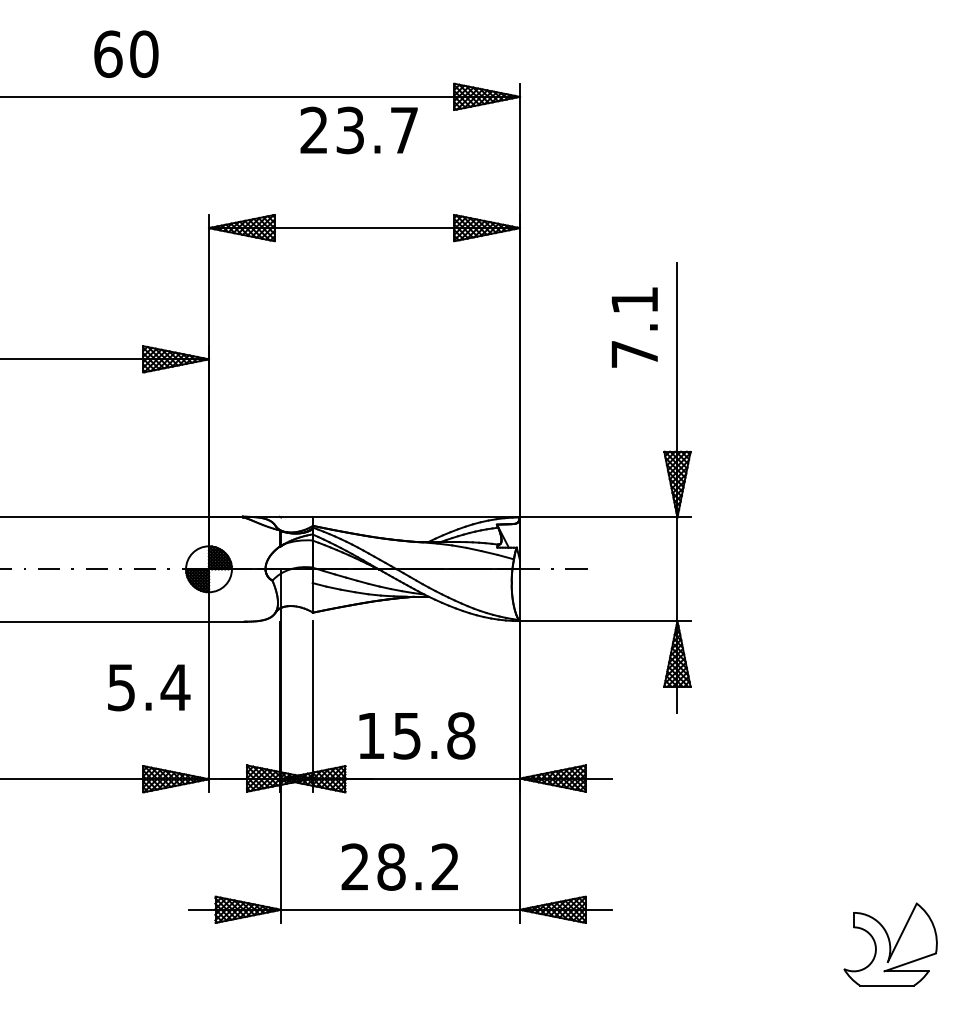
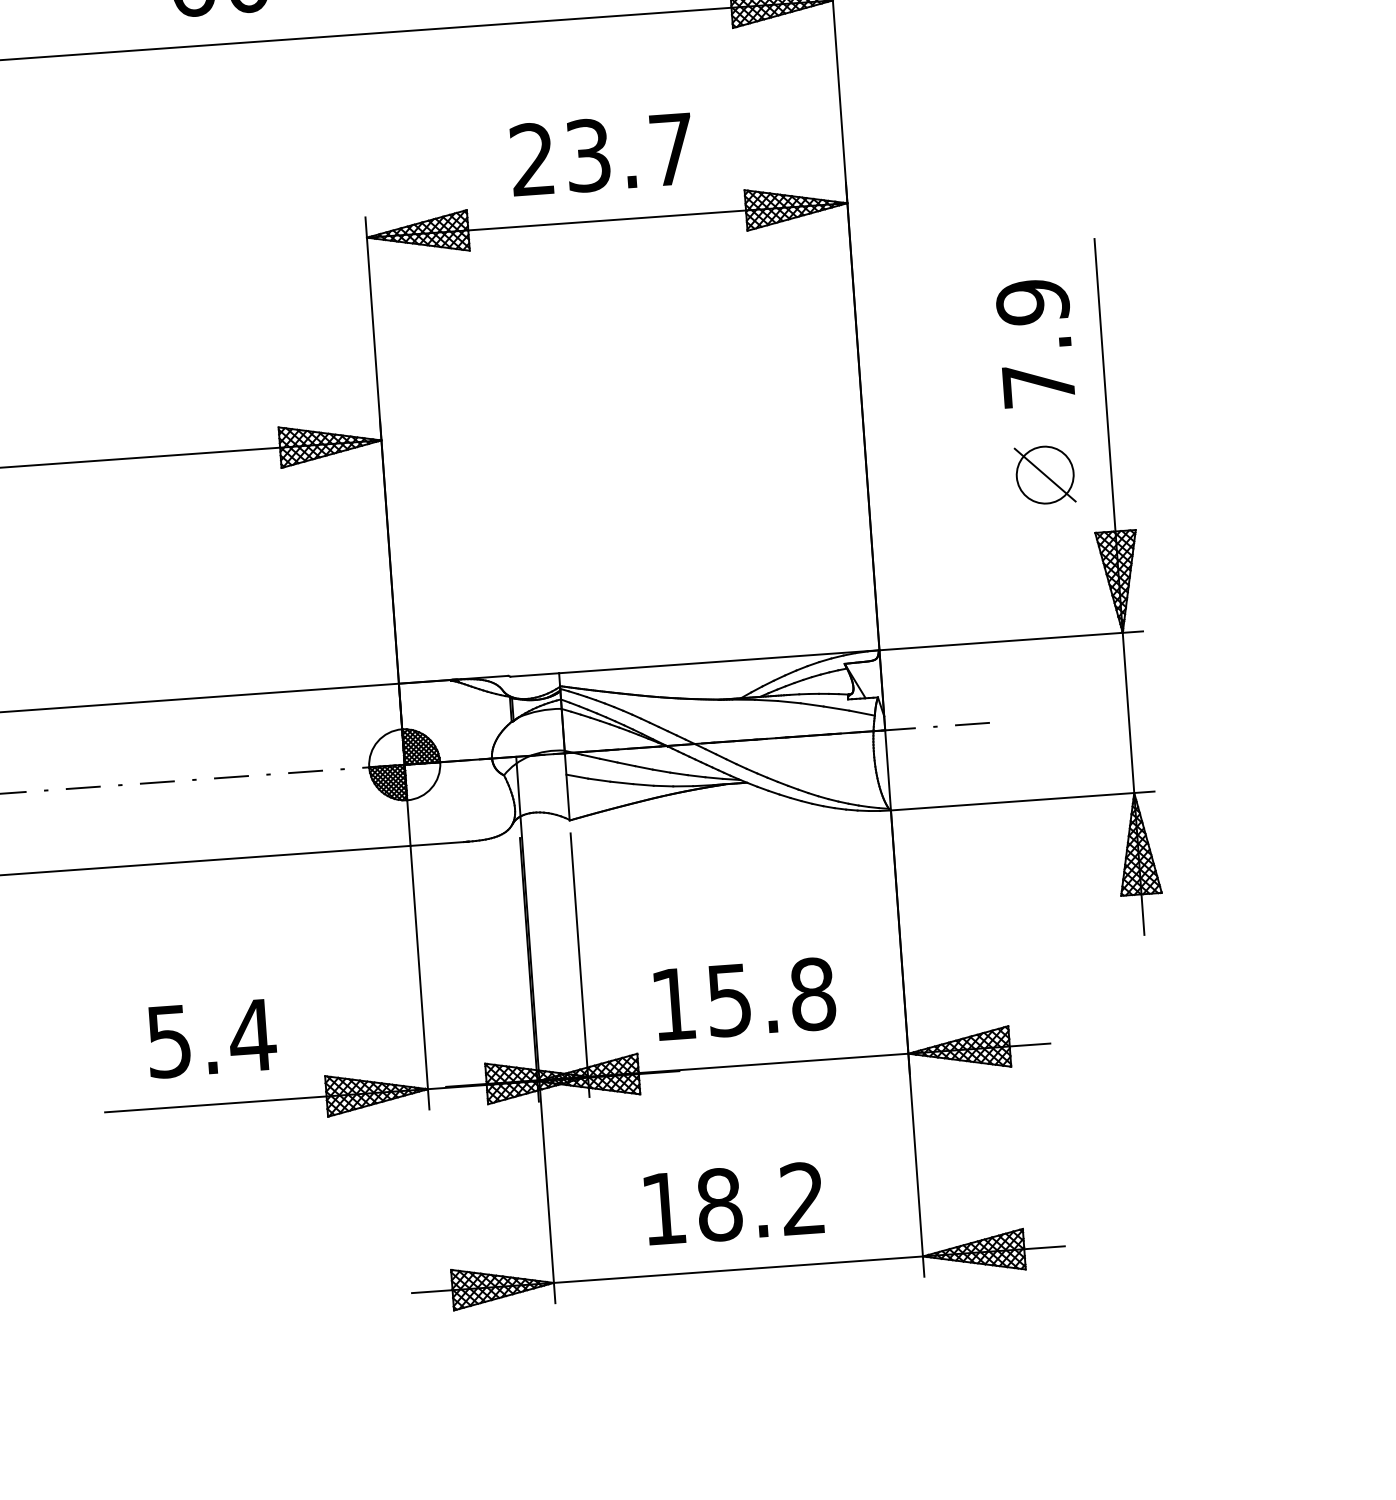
text: (358, 130) -> (600, 154), moved
text: (634, 300) -> (1032, 302), 7.1 -> 7.9
part: (634, 411) -> (1044, 473), added
text: (149, 687) -> (212, 1038), moved
text: (354, 866) -> (662, 1207), 28.2 -> 18.2

